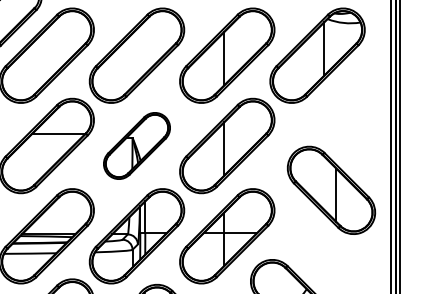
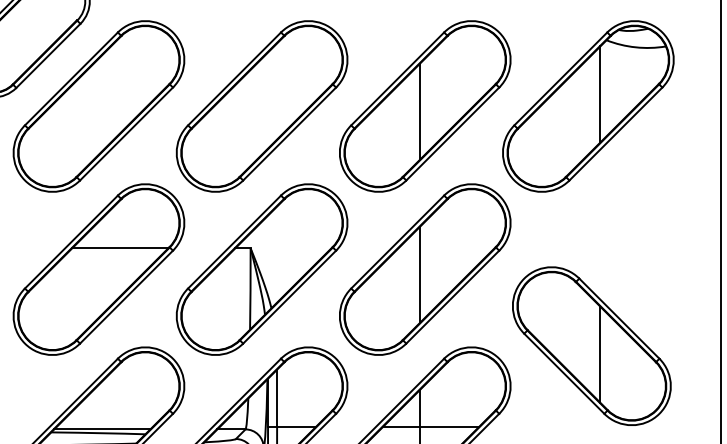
part: (136, 145) -> (261, 268), size x1.43
part: (331, 189) -> (591, 344), moved

